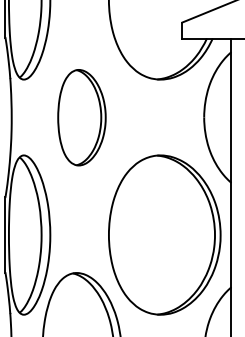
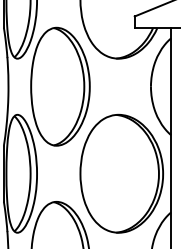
part: (81, 117) -> (60, 86), size x1.67

